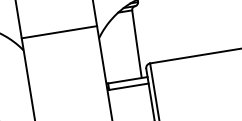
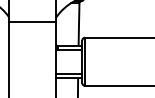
line: (58, 32) -> (32, 21), moved

